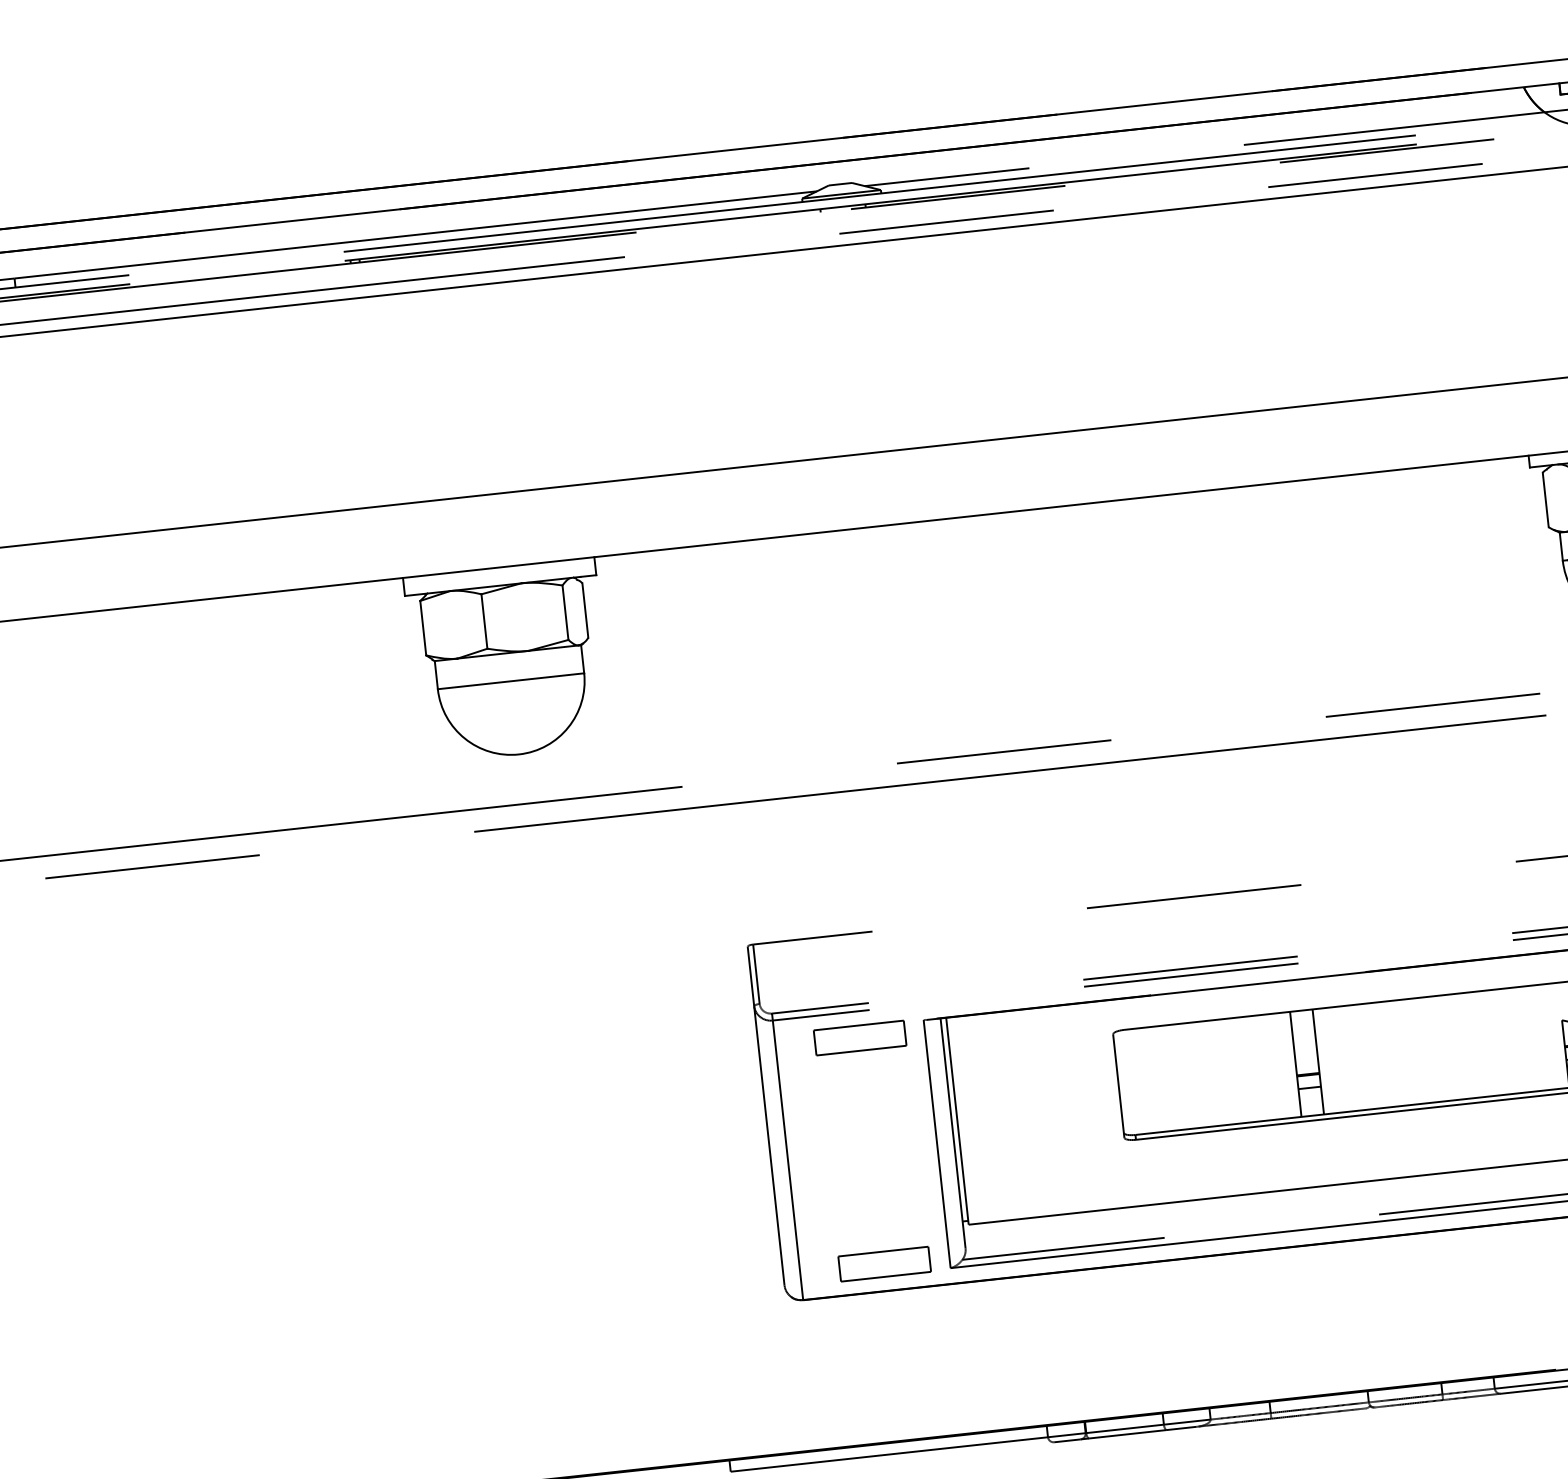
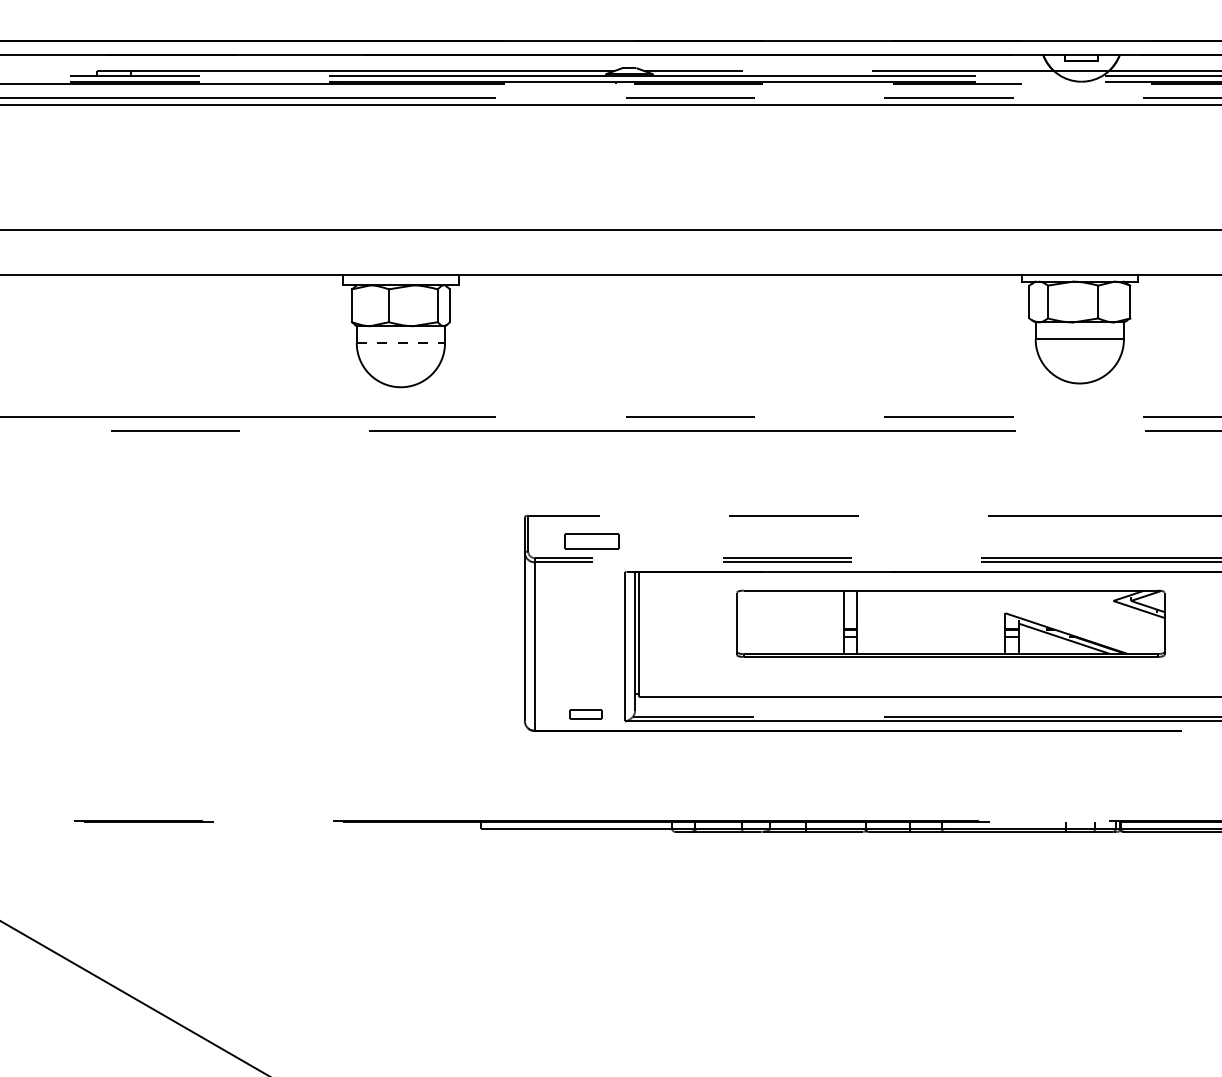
line: (512, 681) -> (401, 343), solid -> dashed
part: (859, 1038) -> (591, 541), moved
part: (883, 1263) -> (585, 714), size x0.6

